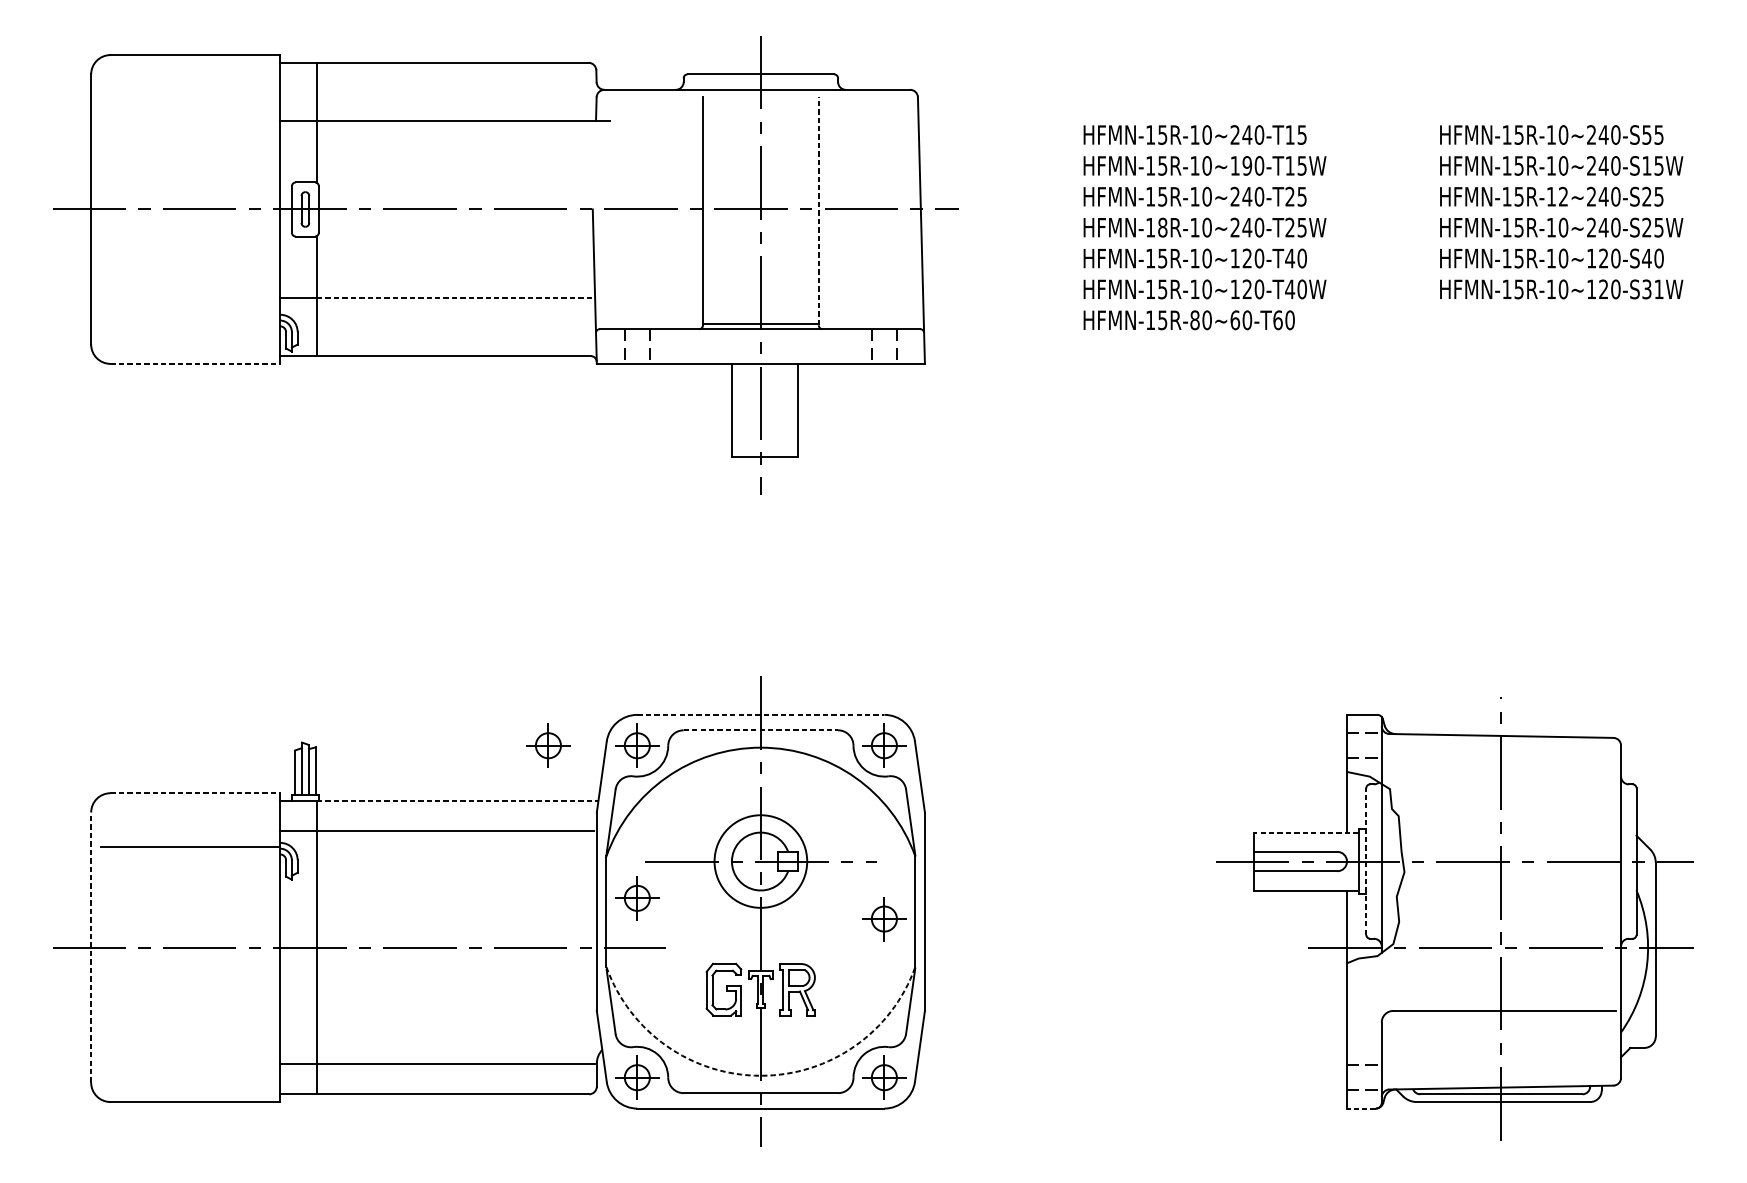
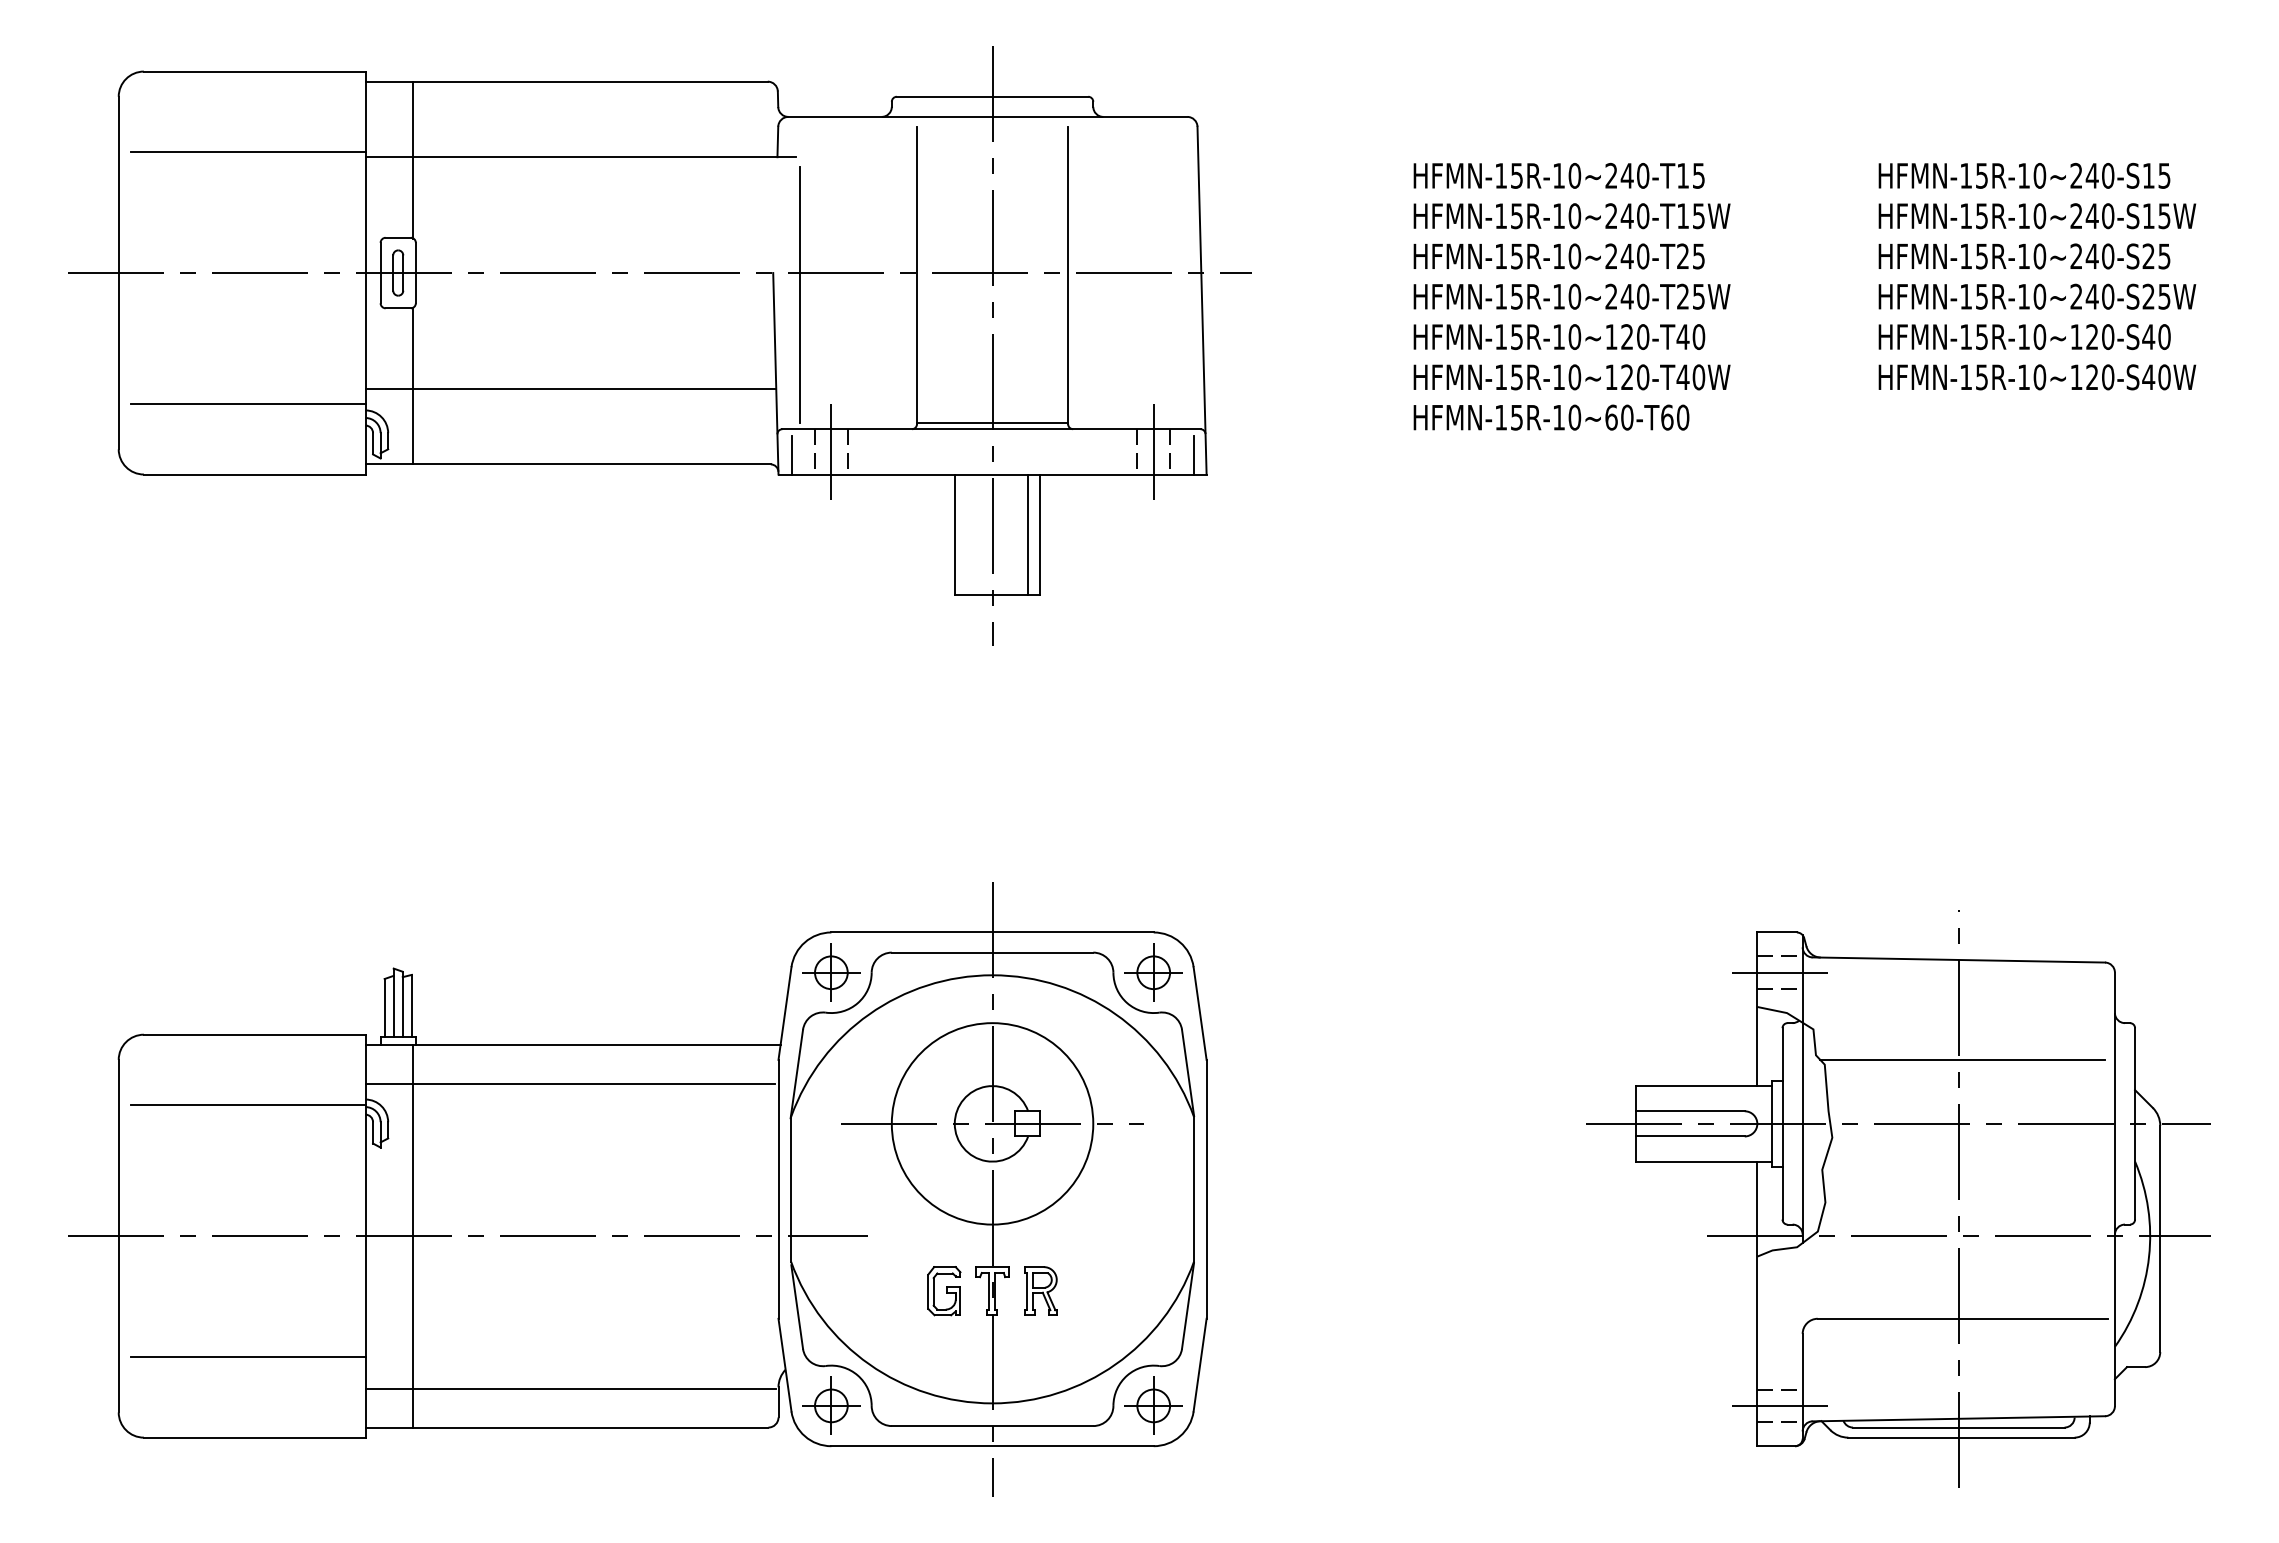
line: (190, 117) -> (248, 152), added
text: (1646, 134) -> (2148, 175), HFMN-15R-10~240-S55 -> HFMN-15R-10~240-S15
text: (1241, 166) -> (1619, 216), HFMN-15R-10~190-T15W -> HFMN-15R-10~240-T15W
text: (1563, 196) -> (2039, 256), HFMN-15R-12~240-S25 -> HFMN-15R-10~240-S25
line: (819, 211) -> (1068, 275), dashed -> solid
line: (613, 226) -> (800, 295), added
text: (1162, 227) -> (1516, 296), HFMN-18R-10~240-T25W -> HFMN-15R-10~240-T25W
text: (1652, 289) -> (2156, 377), HFMN-15R-10~120-S31W -> HFMN-15R-10~120-S40W
line: (456, 297) -> (595, 388), dashed -> solid
line: (190, 310) -> (248, 404), added
text: (1195, 320) -> (1559, 417), HFMN-15R-80~60-T60 -> HFMN-15R-10~60-T60
line: (637, 346) -> (831, 451), added
line: (884, 346) -> (1153, 451), added
line: (606, 348) -> (791, 454), added
line: (914, 348) -> (1193, 454), added
line: (195, 363) -> (254, 474), dashed -> solid
line: (788, 409) -> (1028, 534), added
line: (761, 714) -> (993, 932), dashed -> solid
line: (760, 730) -> (992, 952), dashed -> solid
part: (548, 745) -> (715, 972), removed
line: (1363, 745) -> (1779, 972), added
line: (195, 793) -> (254, 1034), dashed -> solid
line: (457, 800) -> (596, 1044), dashed -> solid
line: (1504, 812) -> (1962, 1059), added
line: (1306, 832) -> (1704, 1086), dashed -> solid
circle: (760, 861) -> (992, 1123), size x1.67
line: (1366, 861) -> (1782, 1123), dashed -> solid
part: (637, 898) -> (831, 1171), removed
part: (884, 918) -> (1153, 1198), removed
line: (91, 947) -> (118, 1235), dashed -> solid
part: (797, 989) -> (1040, 1290), size x0.71
part: (724, 990) -> (944, 1291), size x0.71
line: (190, 1040) -> (248, 1357), added
arc: (760, 1075) -> (992, 1403), dashed -> solid
line: (1363, 1077) -> (1779, 1405), added
line: (1361, 1108) -> (1776, 1446), dashed -> solid

